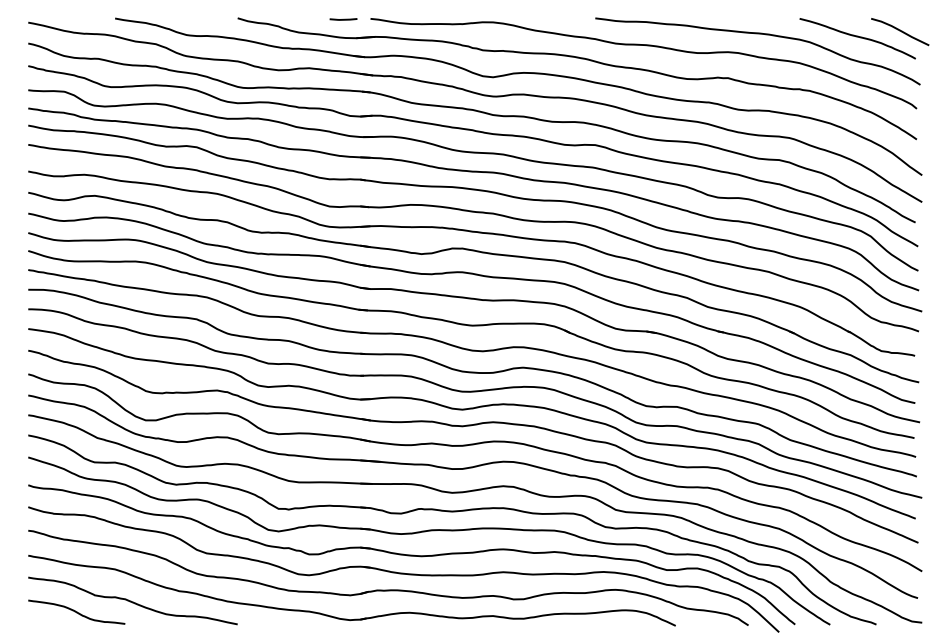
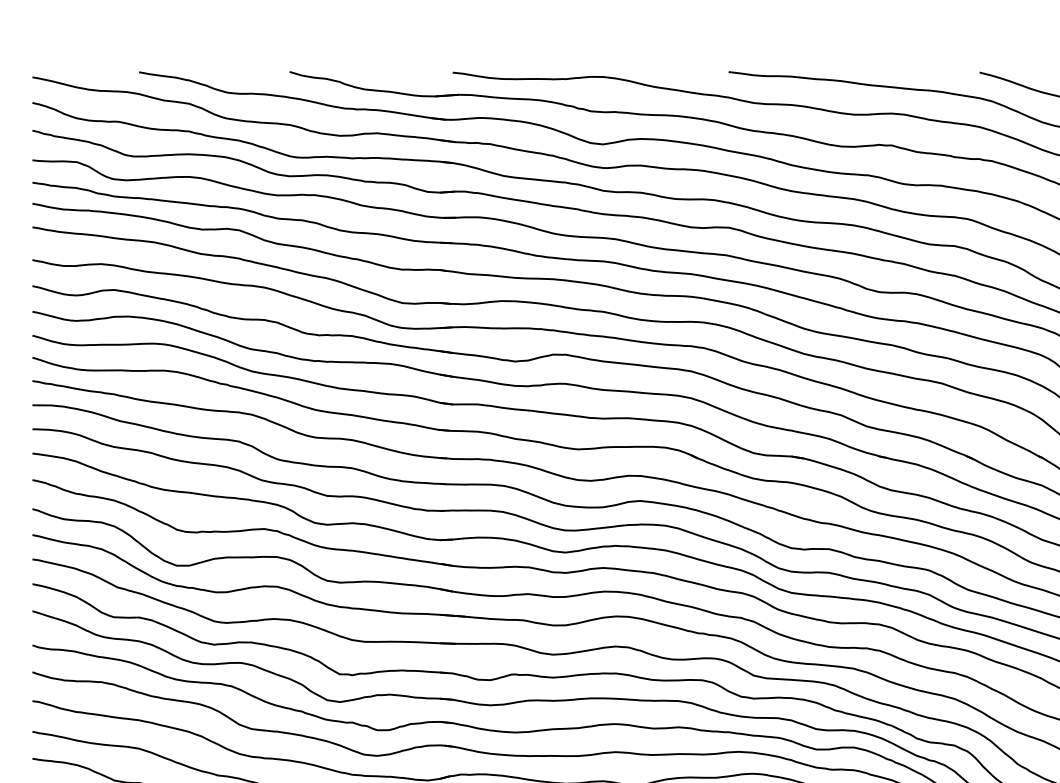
line: (343, 19) -> (419, 73), removed

